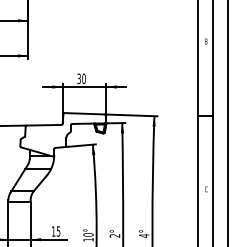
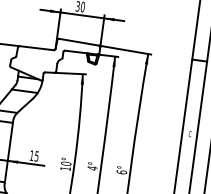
text: (114, 235) -> (92, 167), 2° -> 4°
text: (143, 235) -> (121, 171), 4° -> 6°

